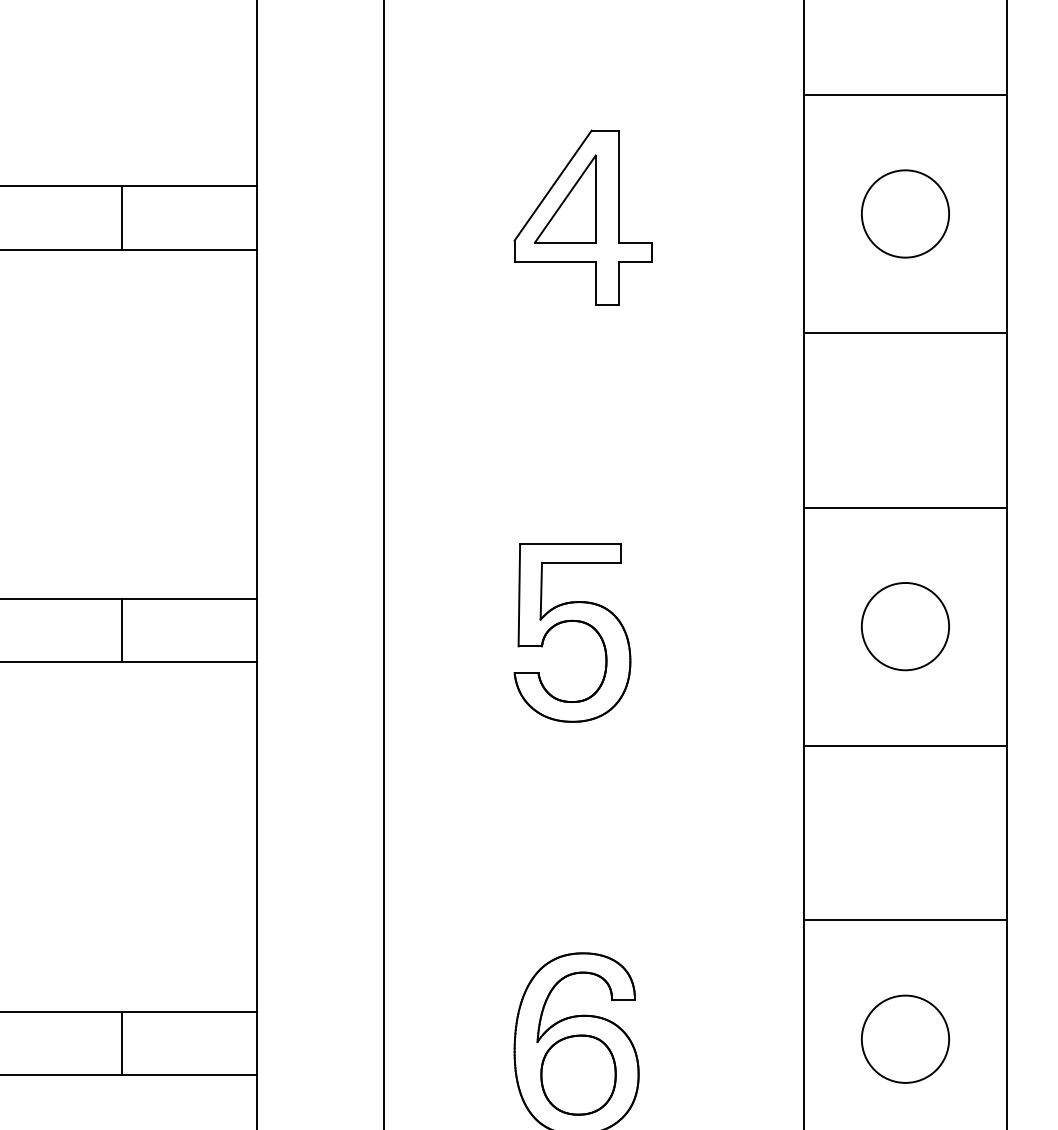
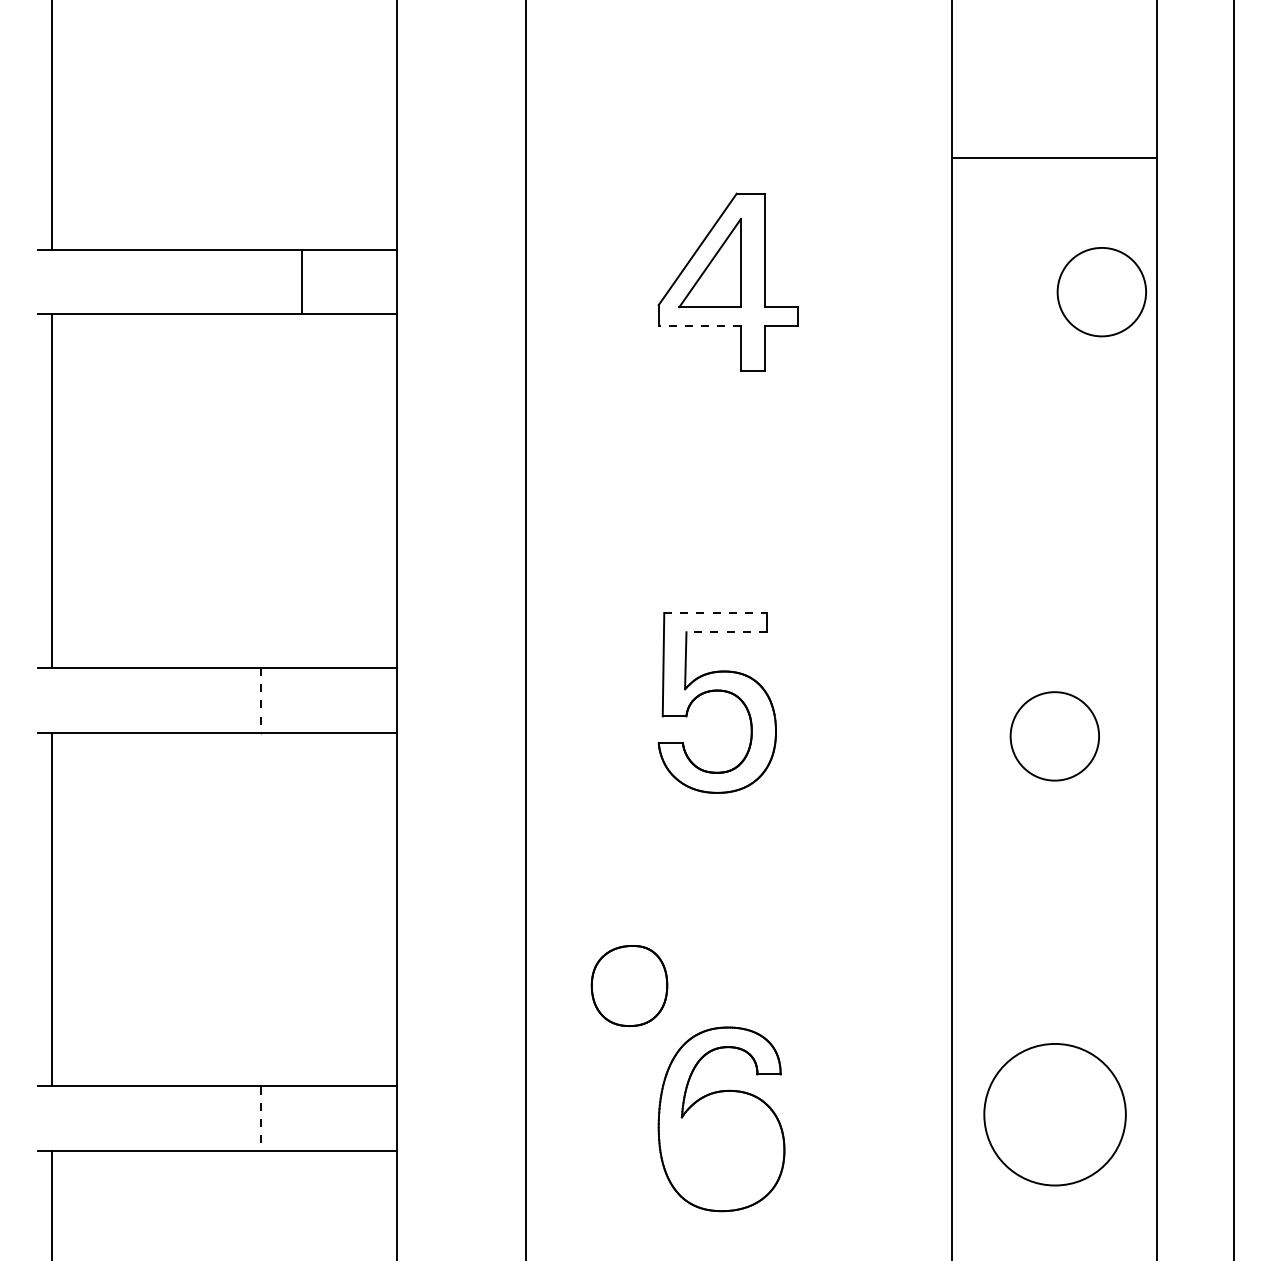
circle: (905, 214) -> (1101, 292), moved
line: (121, 218) -> (301, 282), moved
line: (554, 261) -> (699, 326), solid -> dashed
line: (905, 332) -> (1054, 398), removed
line: (905, 507) -> (1054, 575), removed
line: (571, 543) -> (716, 612), solid -> dashed
line: (581, 563) -> (726, 632), solid -> dashed
circle: (905, 626) -> (1054, 736), moved
line: (121, 630) -> (260, 700), solid -> dashed
line: (905, 746) -> (1054, 817), removed
line: (905, 920) -> (1054, 994), removed
circle: (905, 1039) -> (1054, 1114), size x1.6
line: (121, 1044) -> (260, 1119), solid -> dashed
part: (578, 1074) -> (629, 985), moved

